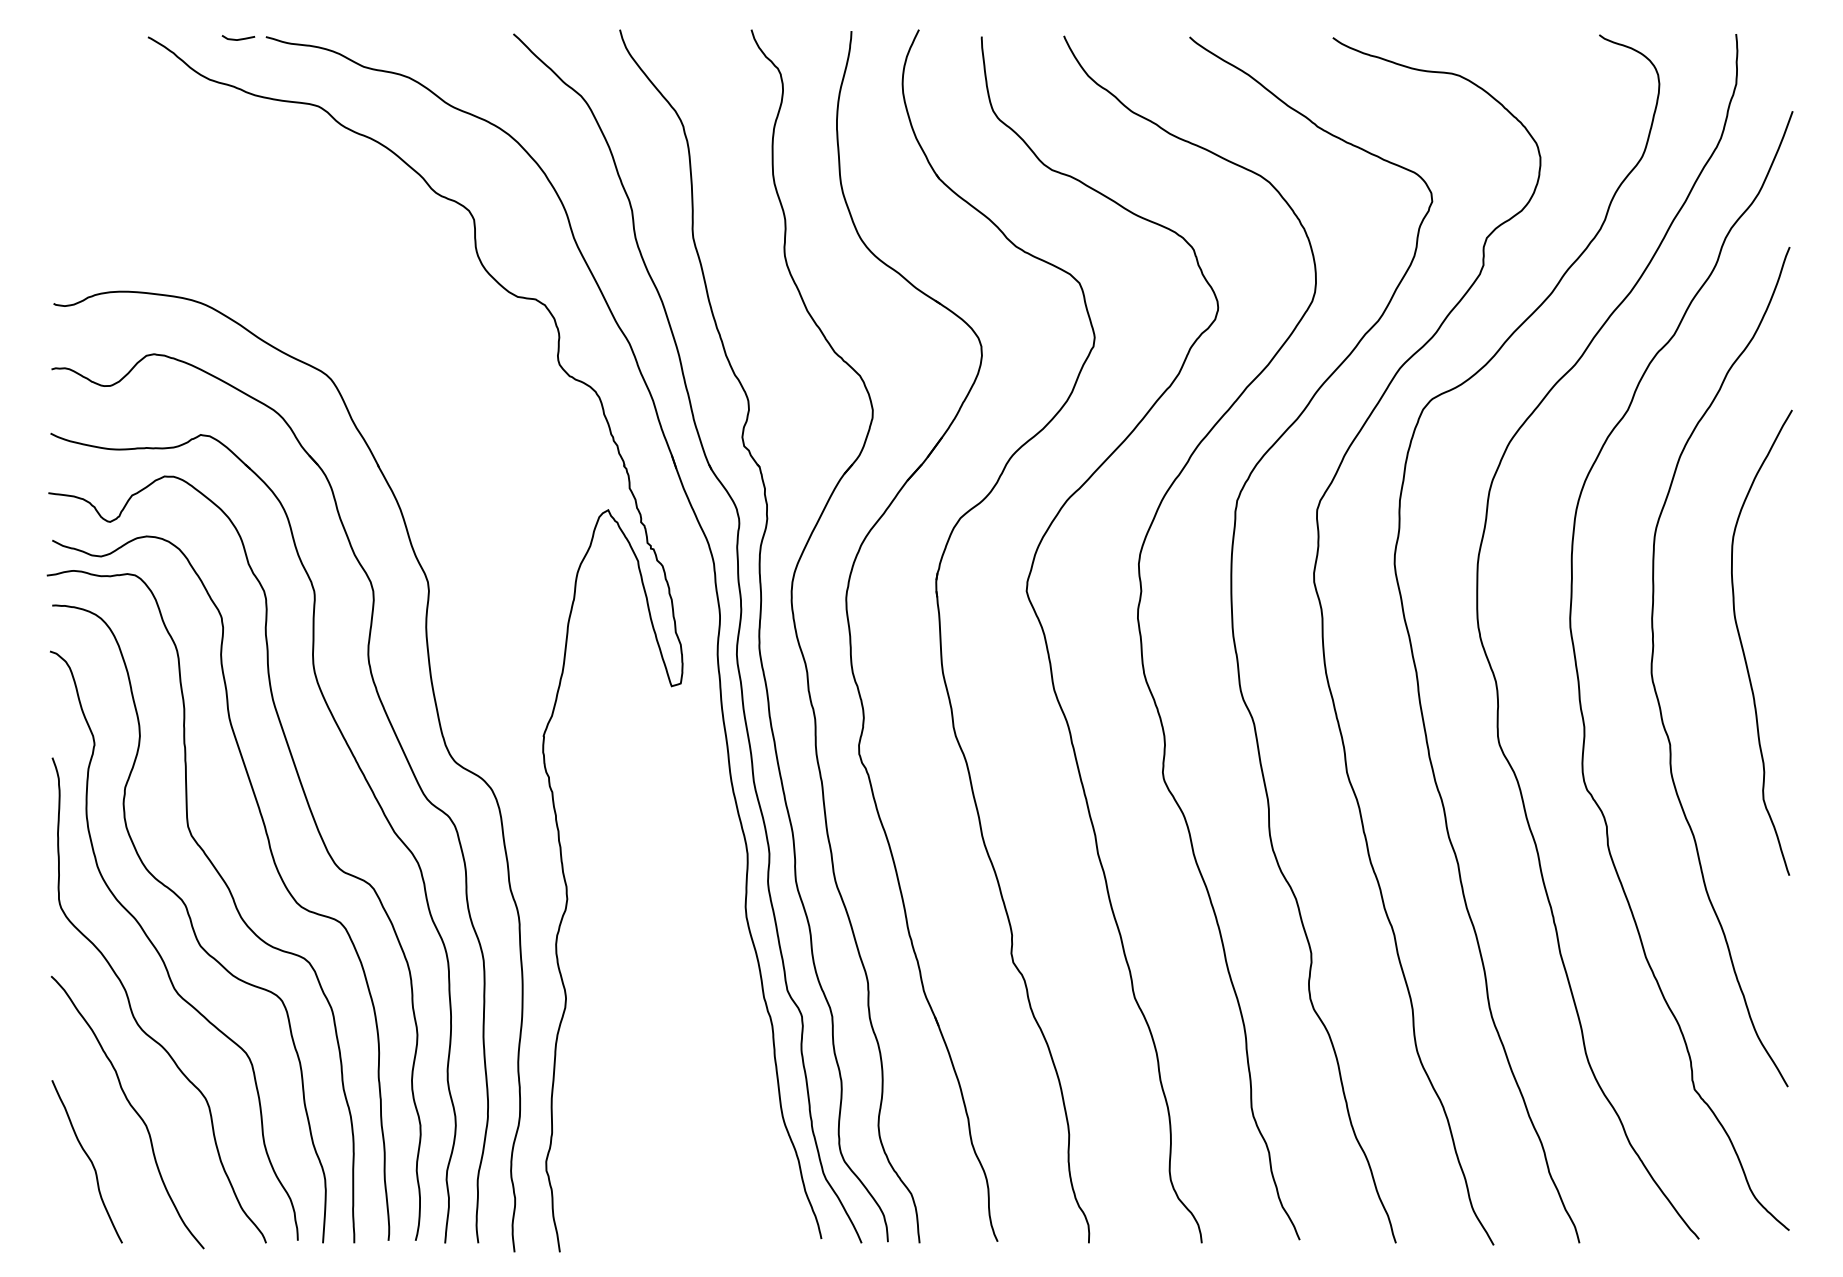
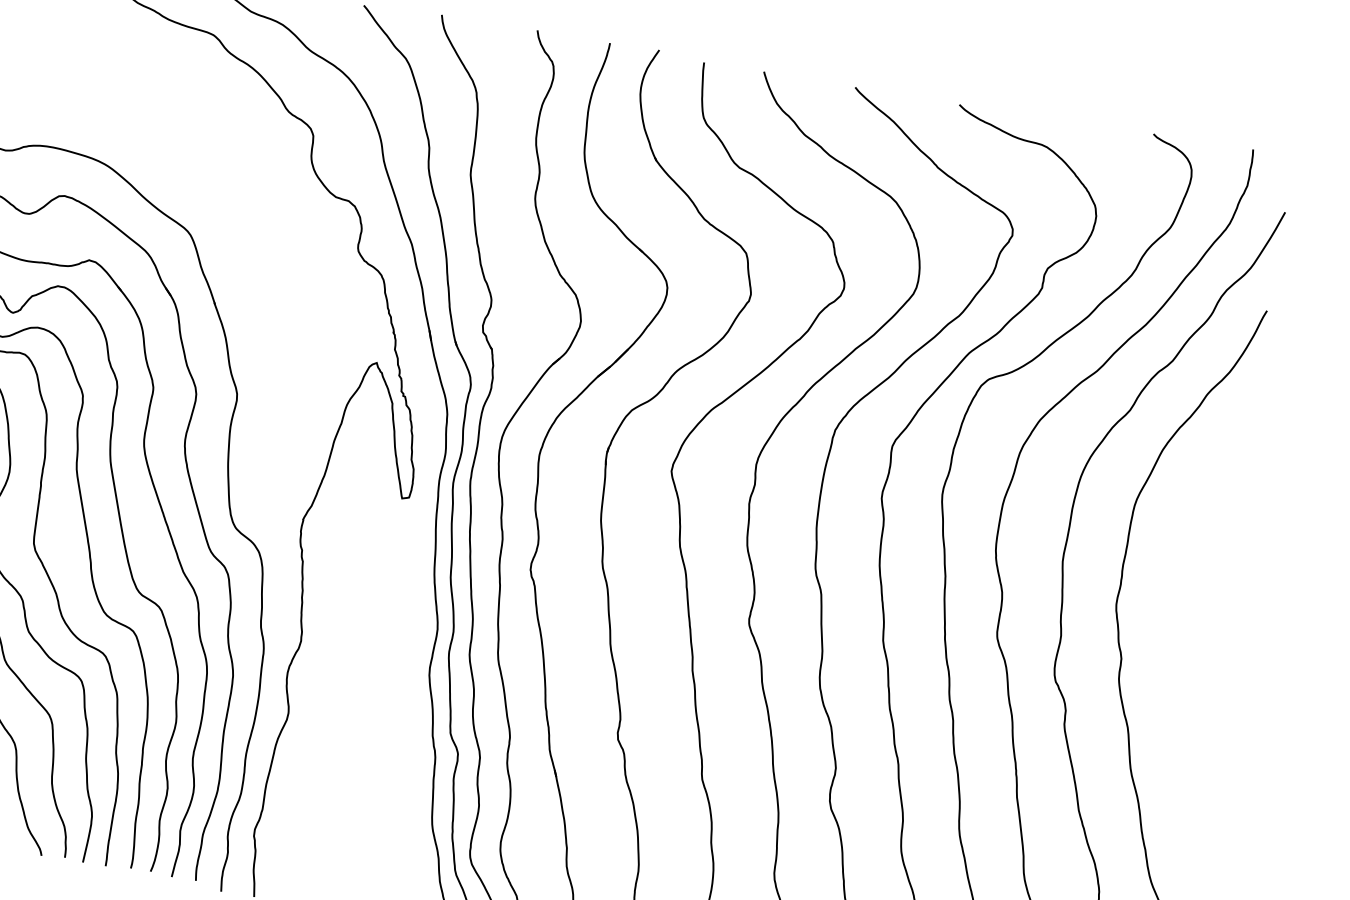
curve: (1743, 647) -> (1186, 596), removed

